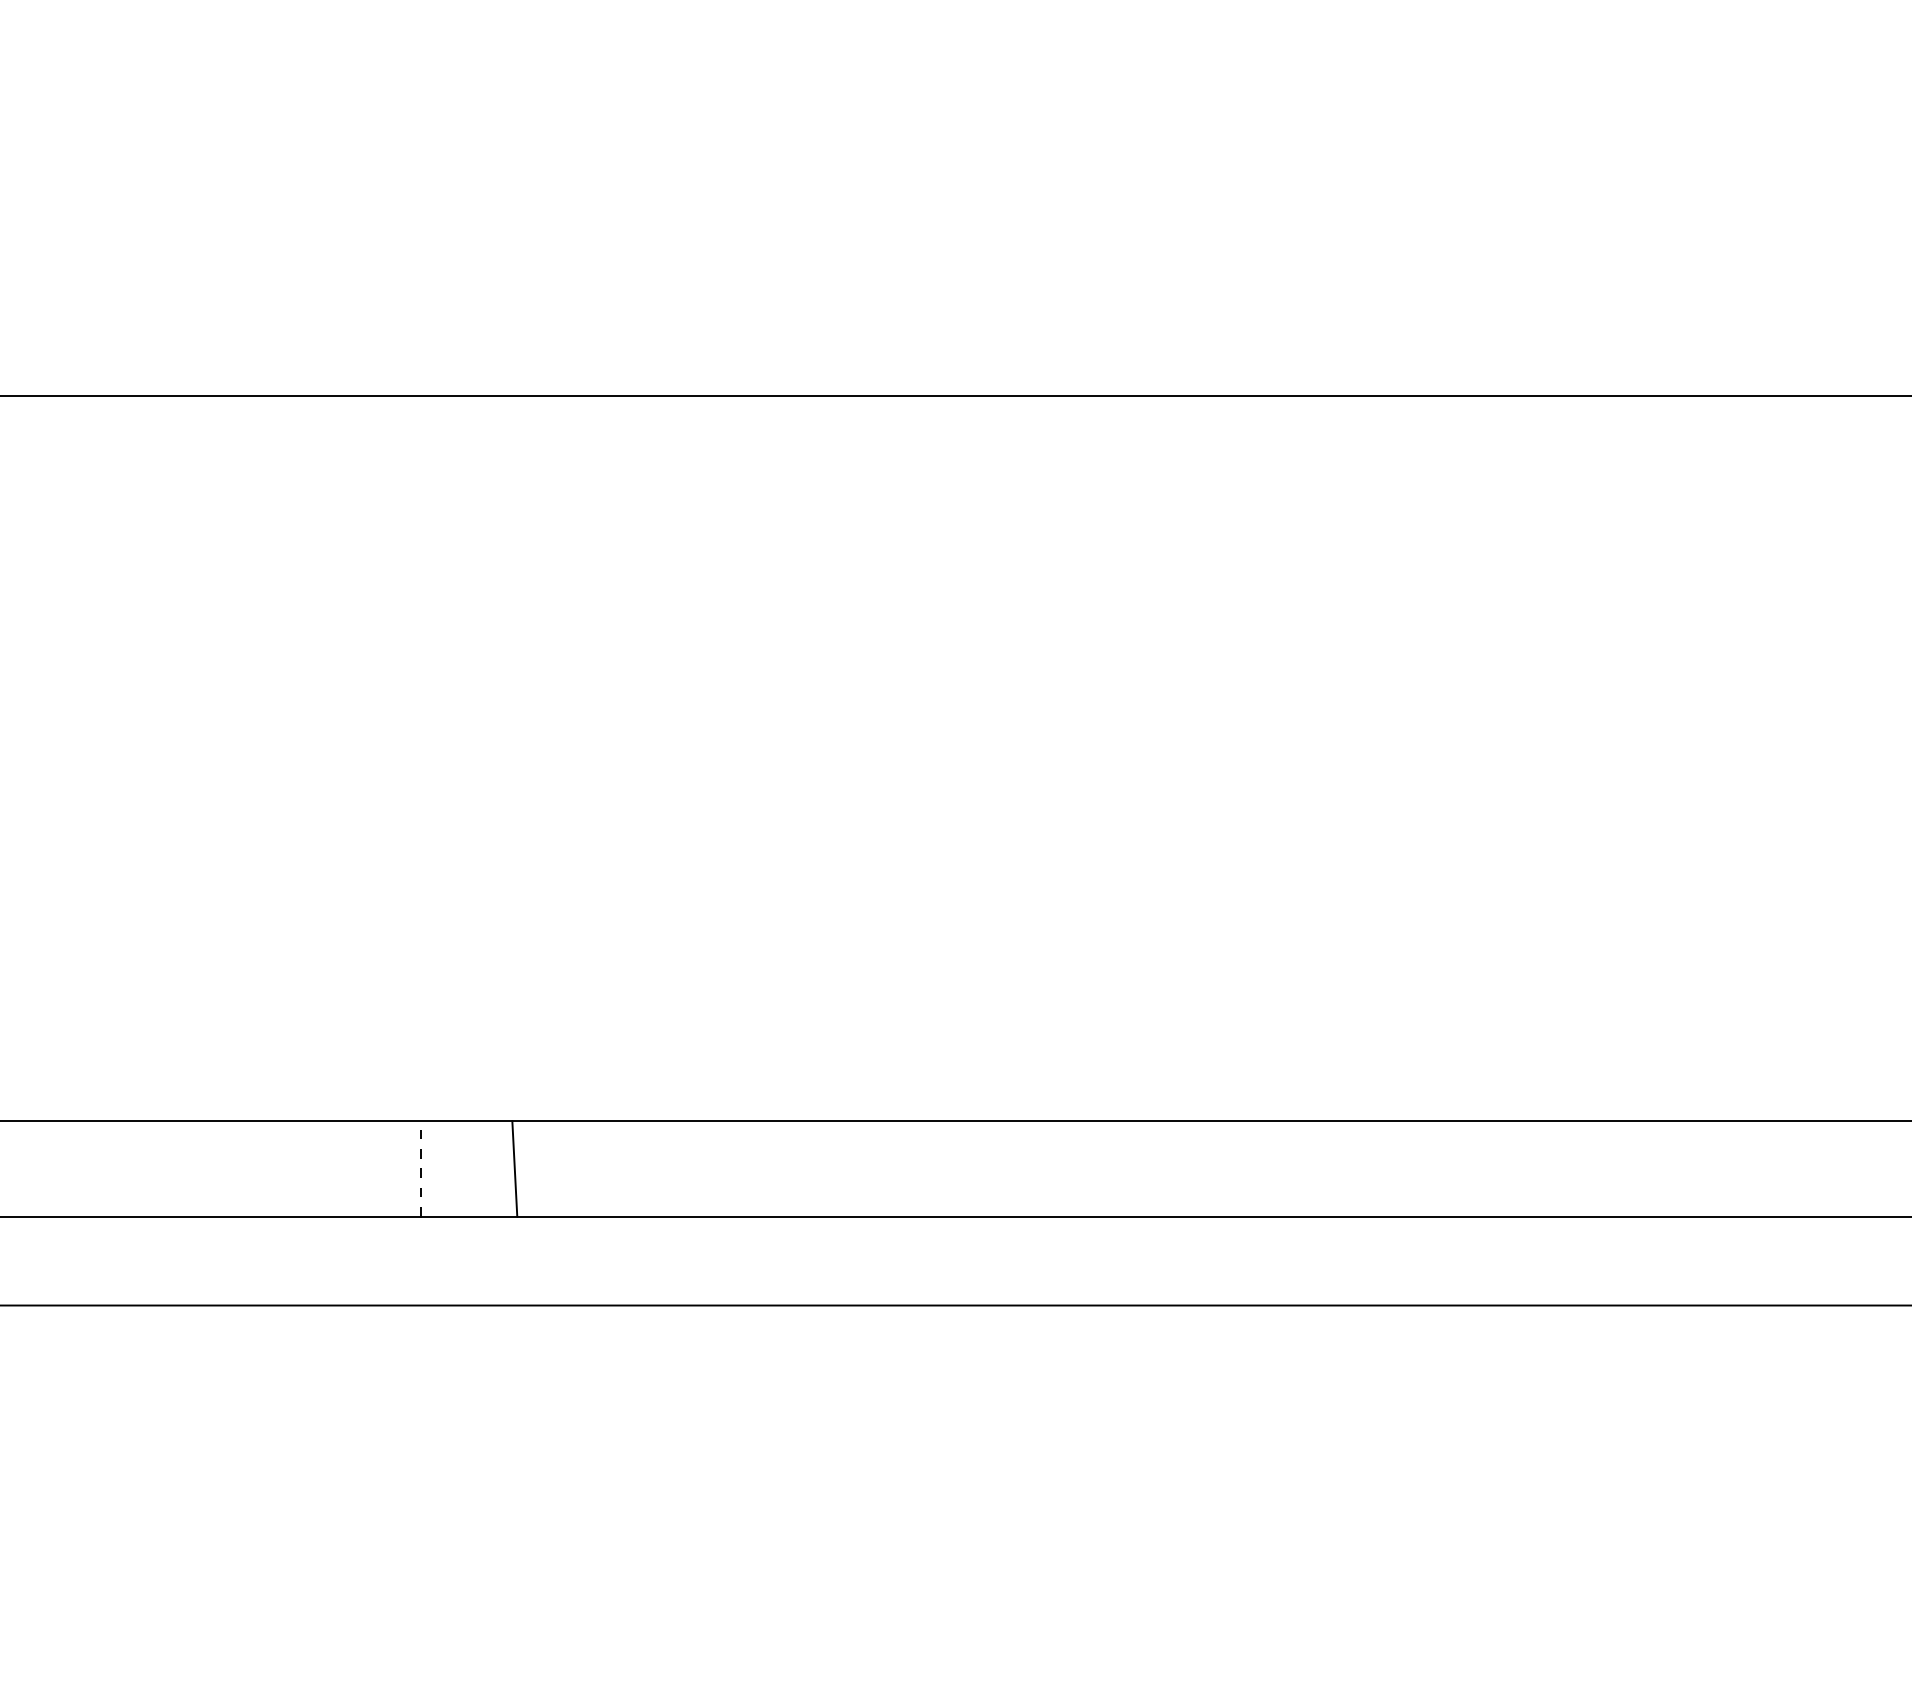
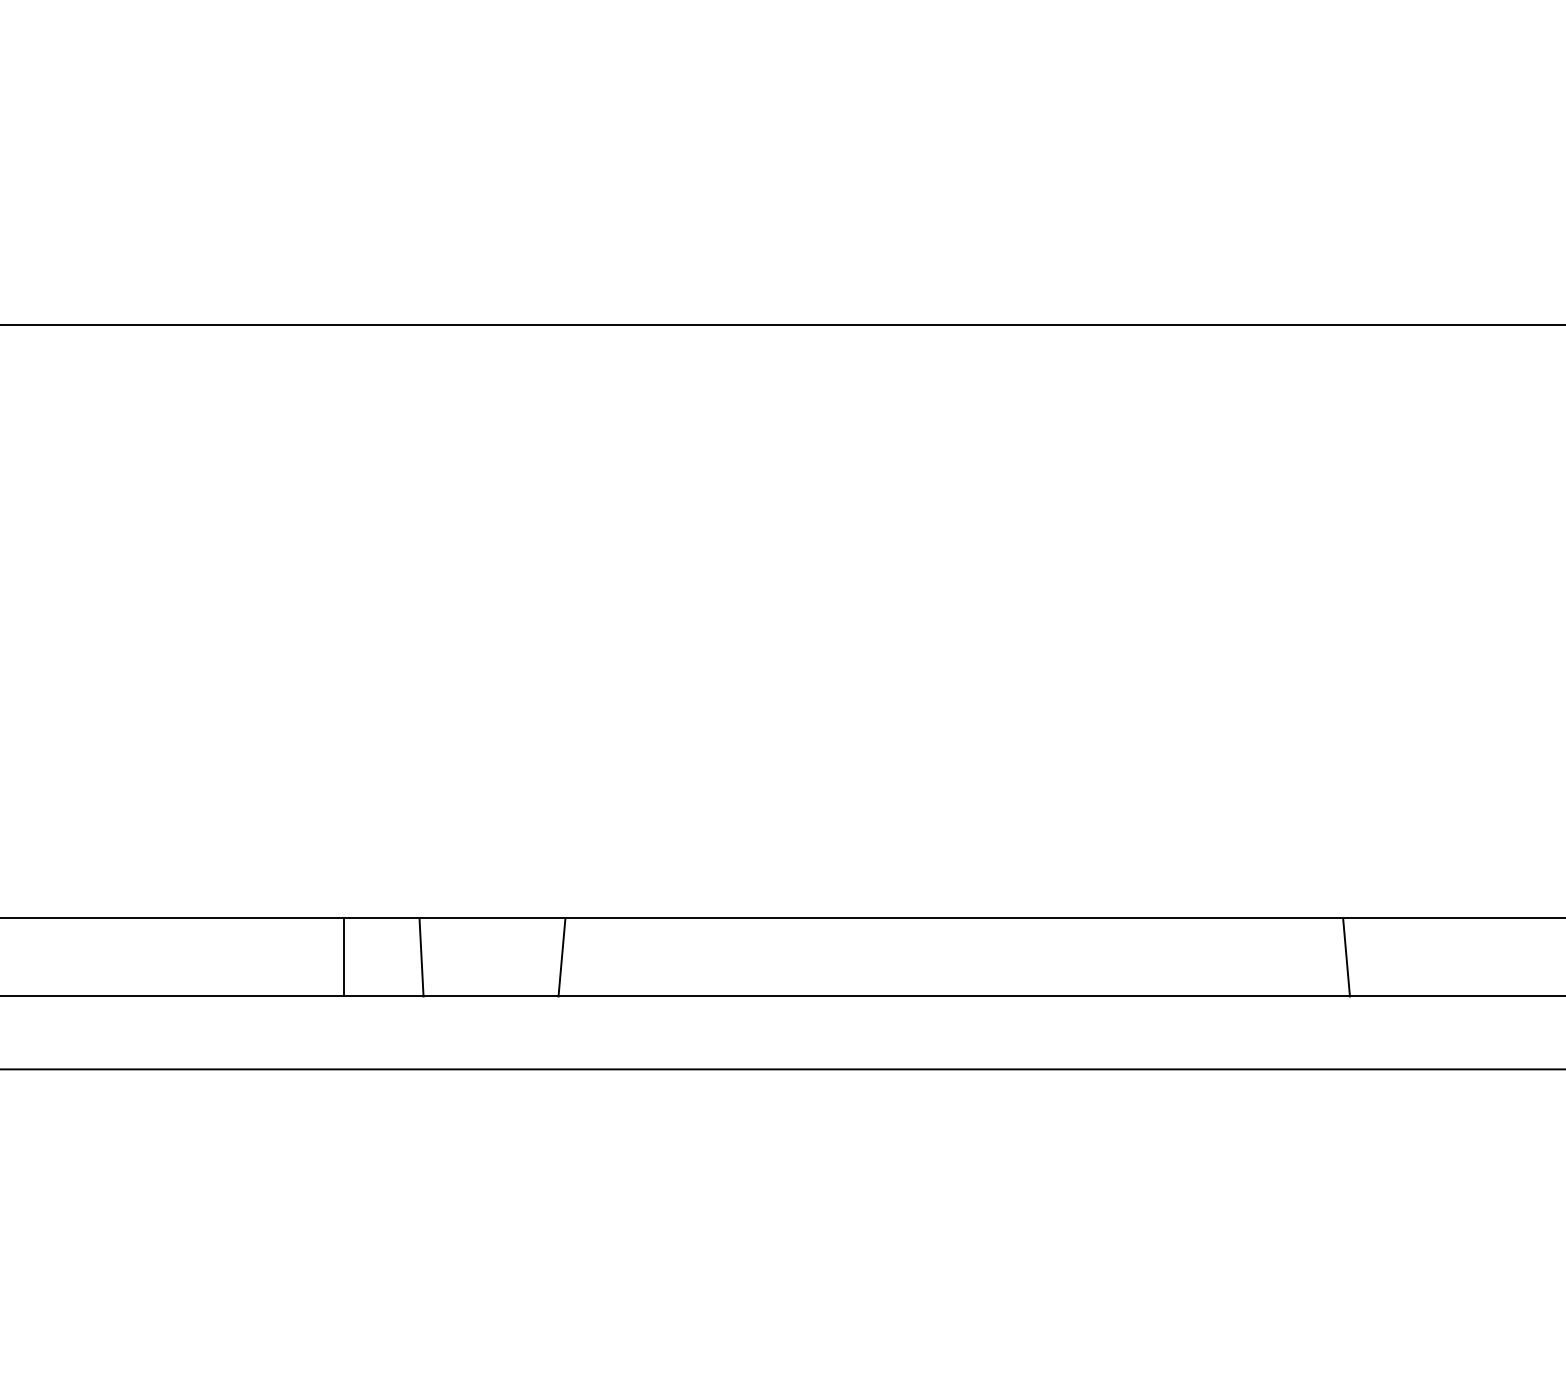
line: (420, 1168) -> (344, 957), dashed -> solid
line: (686, 1168) -> (562, 957), added
line: (1643, 1168) -> (1346, 957), added

